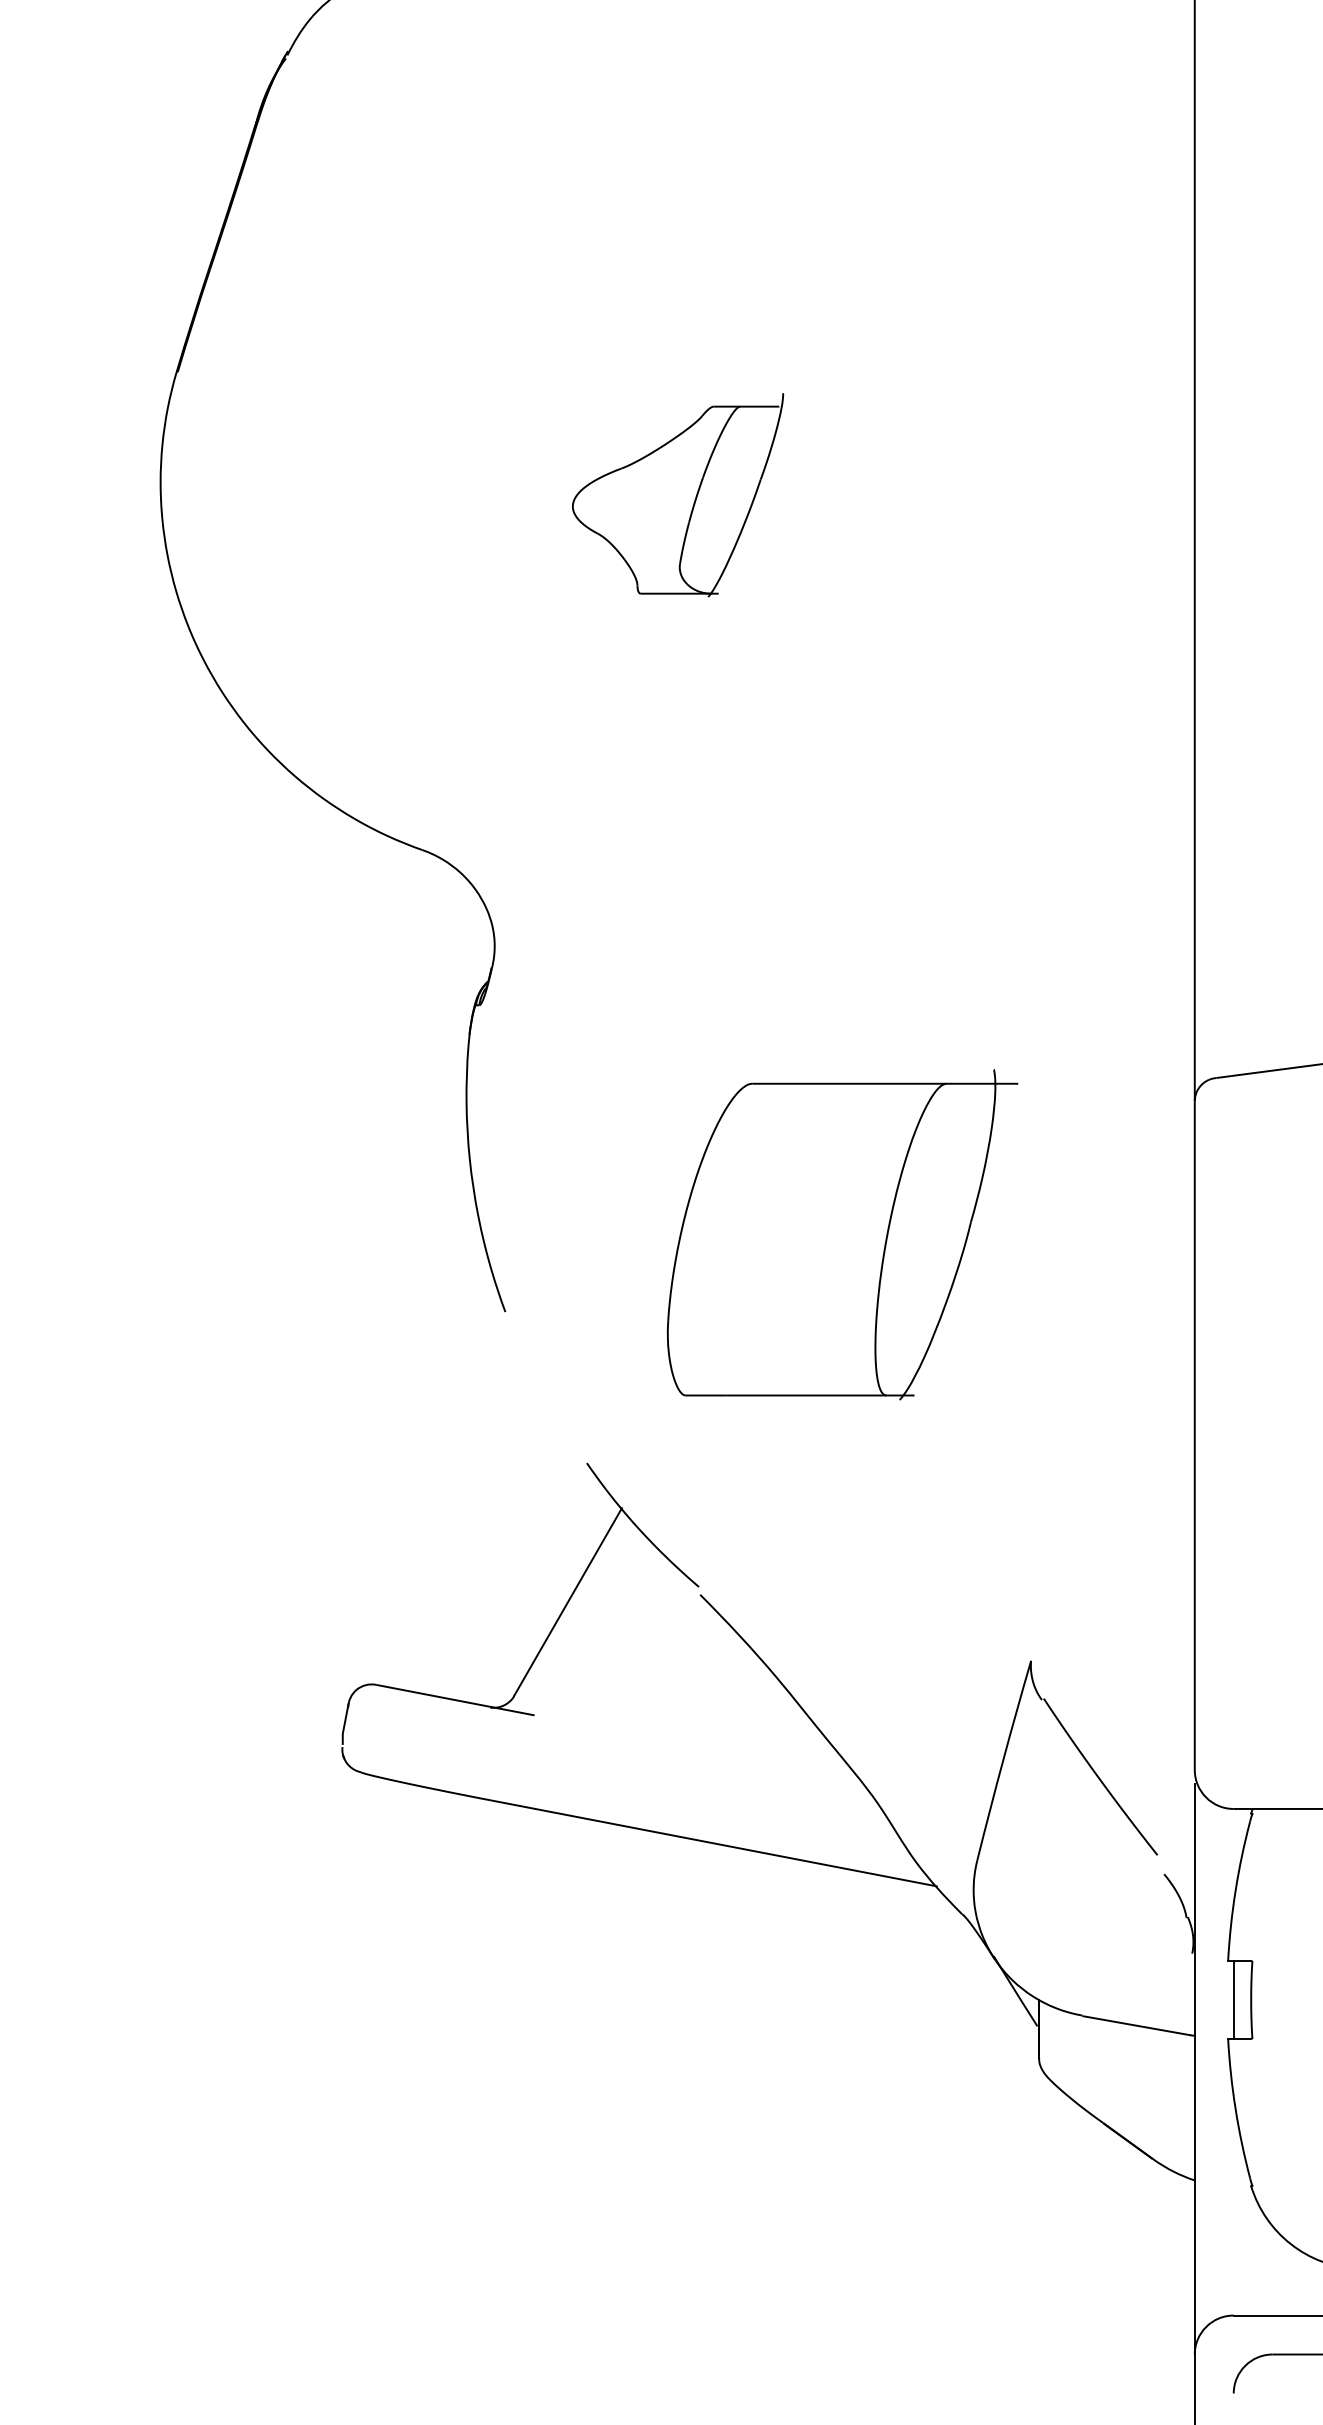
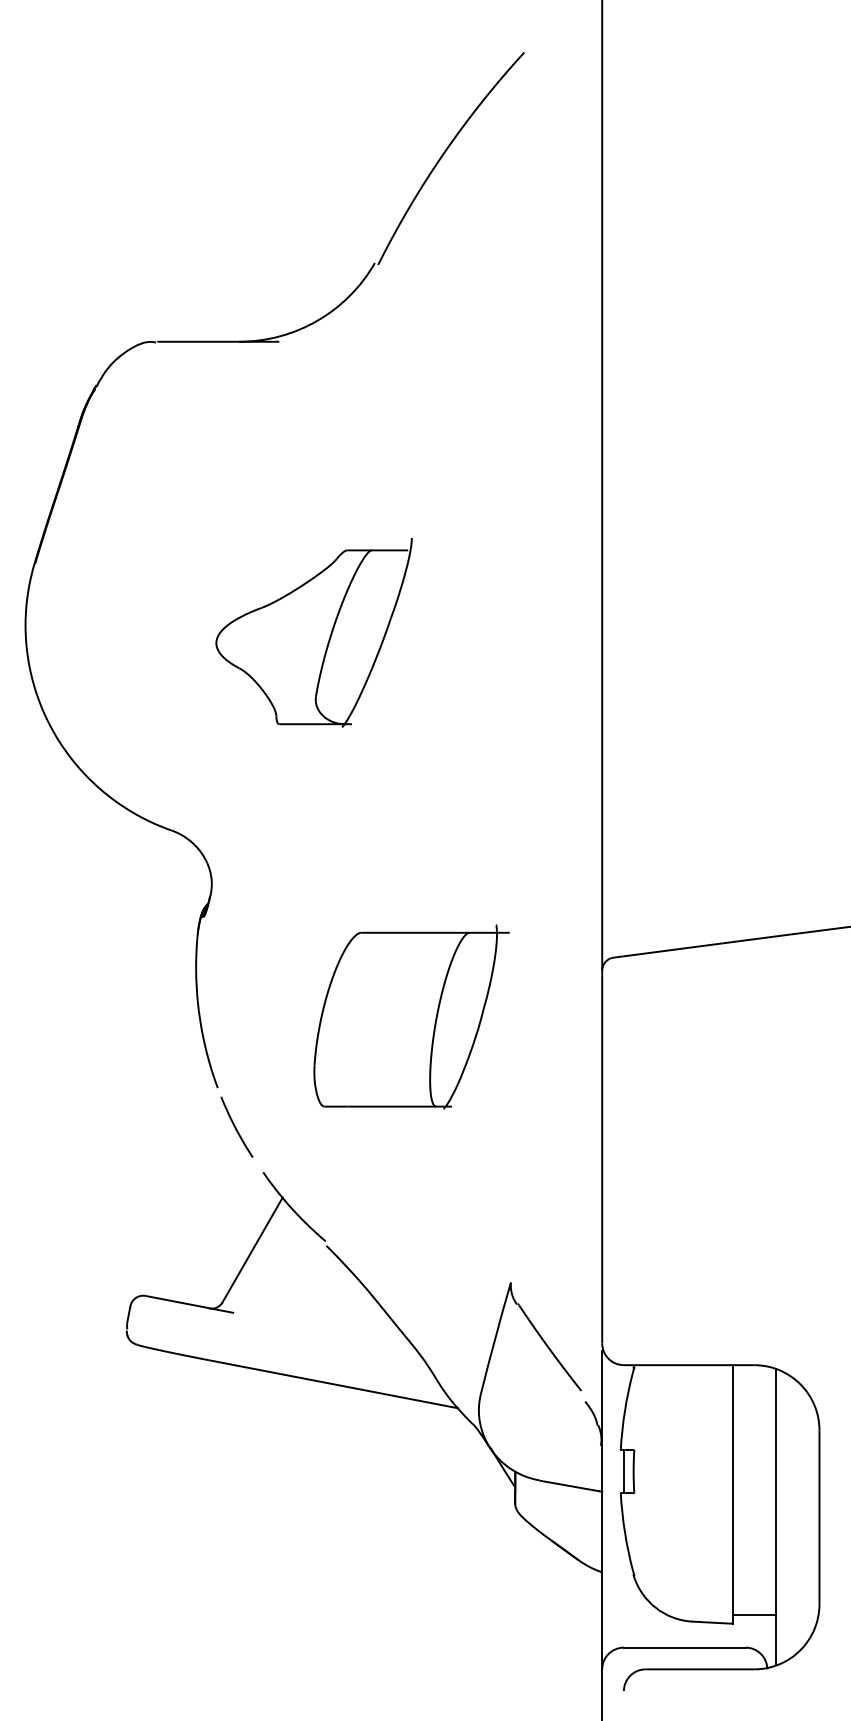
part: (677, 494) -> (313, 632), size x1.67
part: (842, 1233) -> (411, 1016), moved
curve: (537, 1380) -> (235, 1126), added

